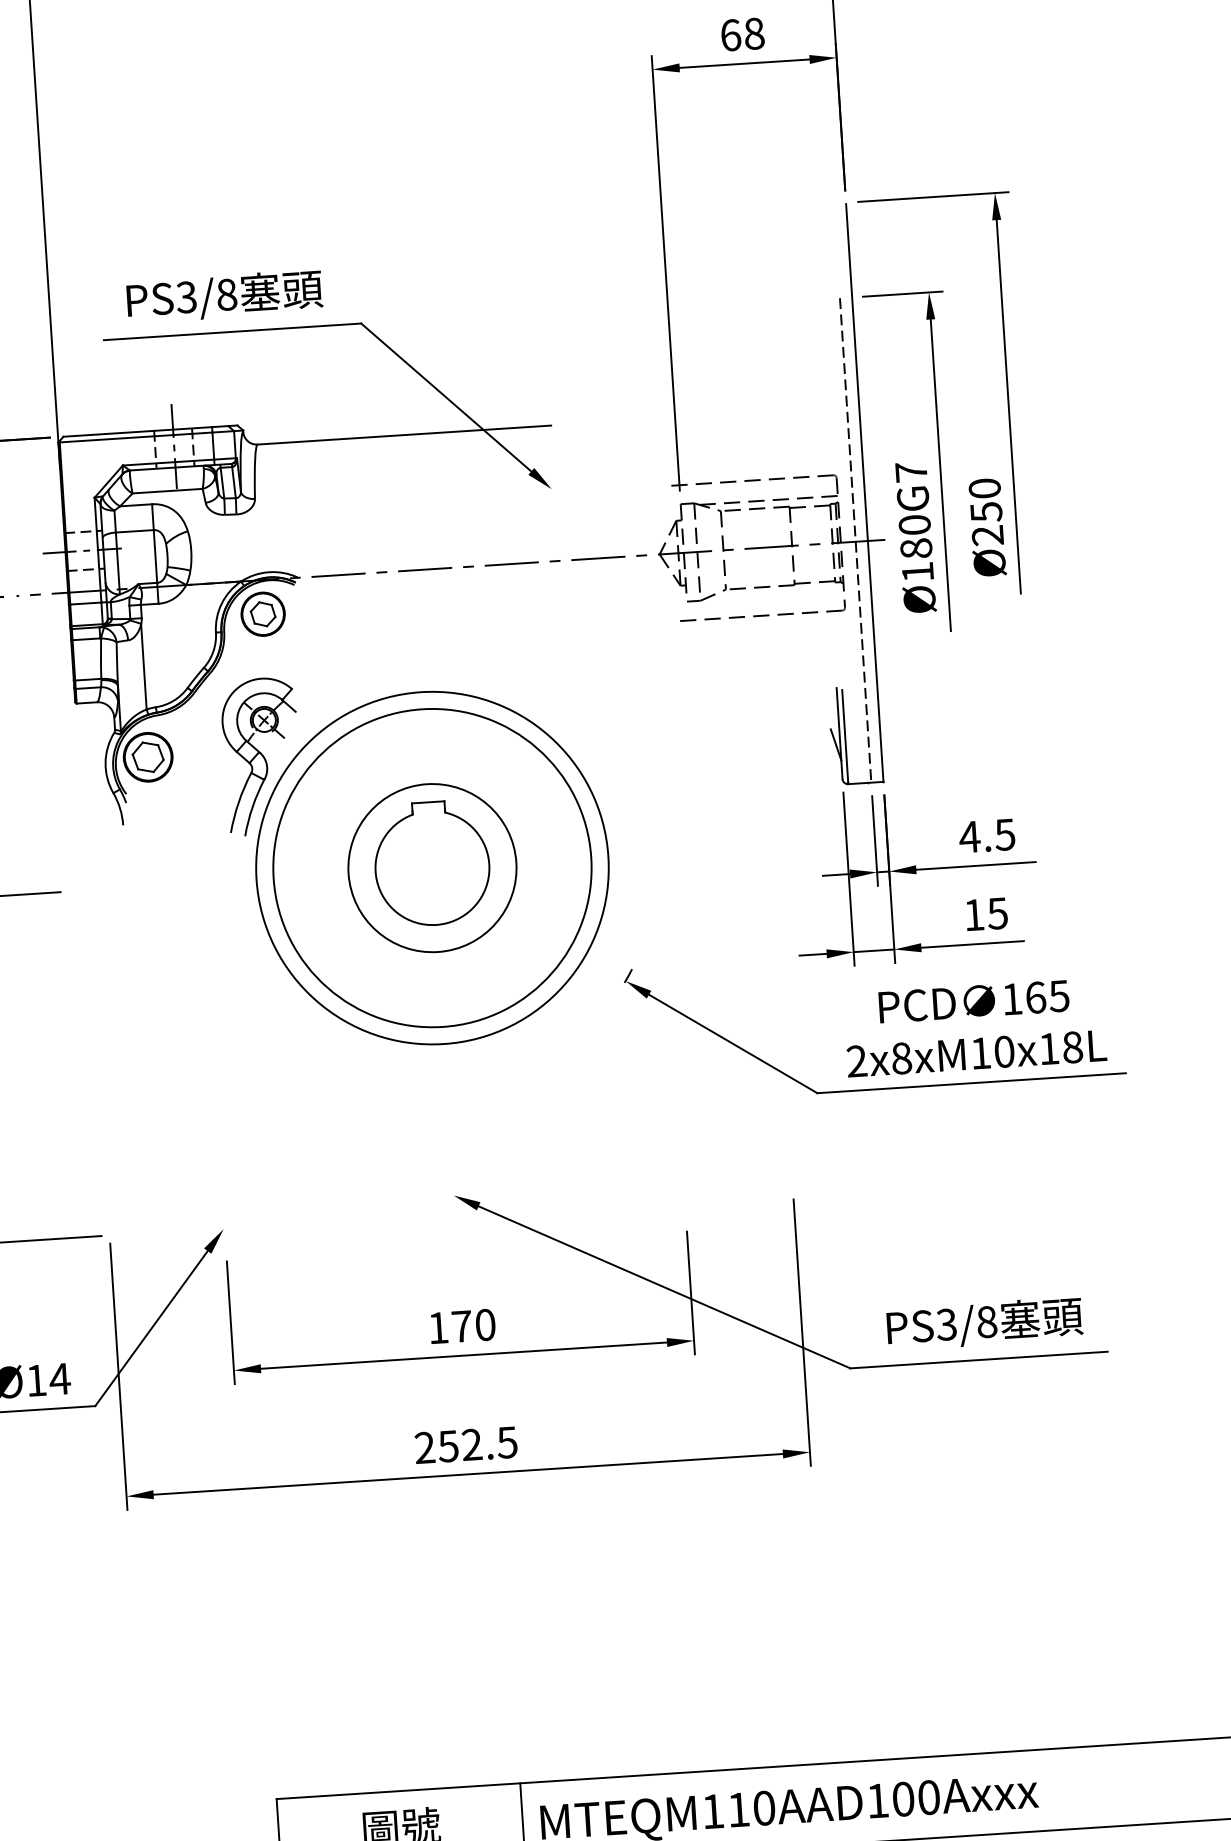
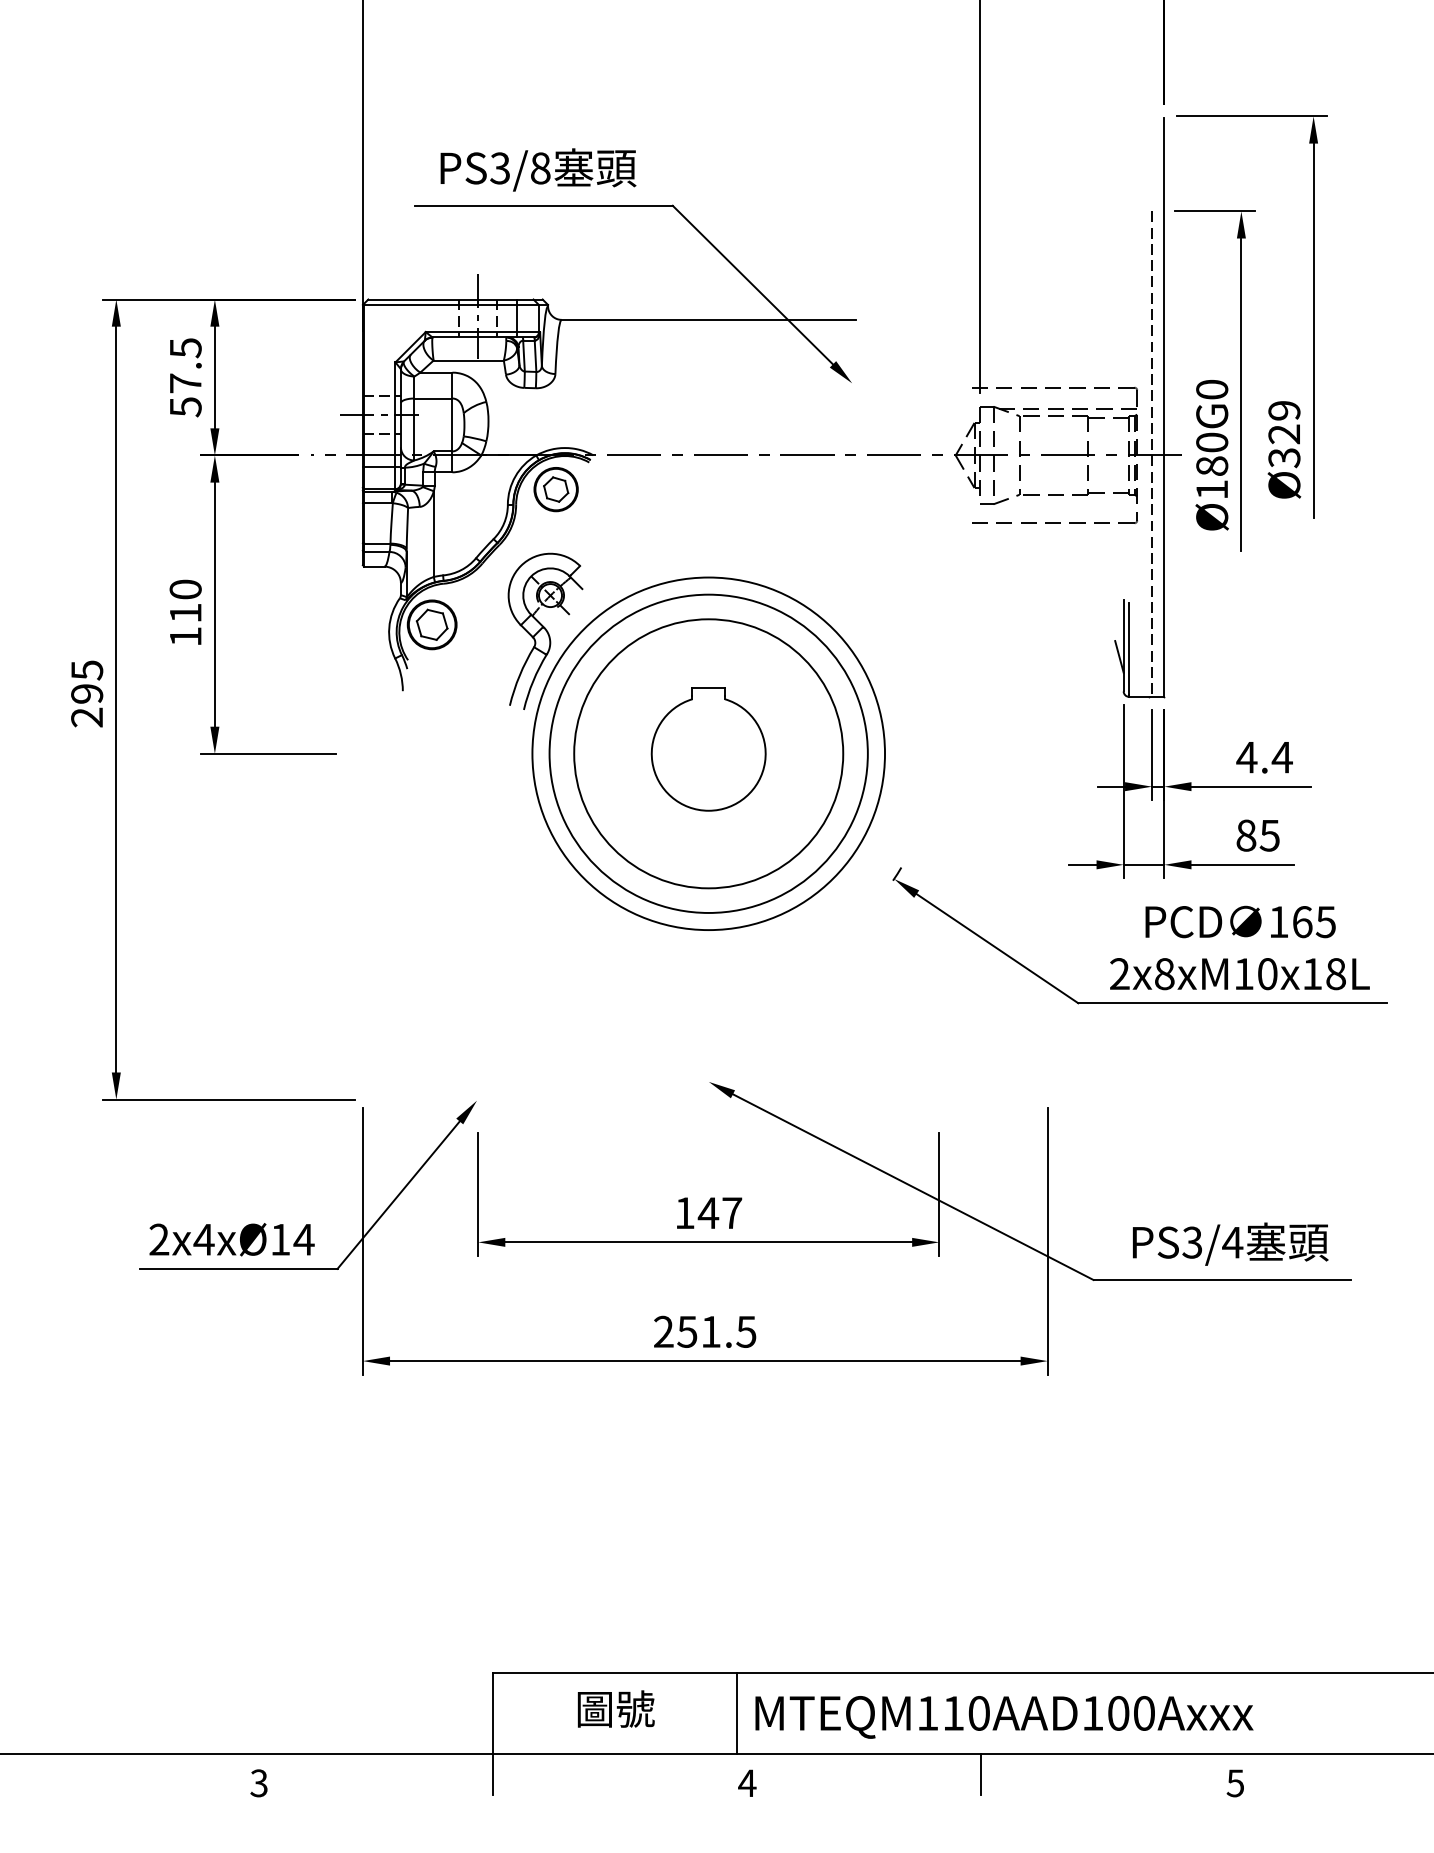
text: (911, 472) -> (1212, 389), Ø180G7 -> Ø180G0
text: (986, 512) -> (1284, 434), Ø250 -> Ø329
text: (1004, 834) -> (1281, 757), 4.5 -> 4.4
circle: (432, 867) -> (708, 753), size x1.6
text: (974, 914) -> (1246, 835), 15 -> 85
text: (986, 1321) -> (1232, 1242), PS3/8 -> PS3/4
text: (472, 1326) -> (719, 1213), 170 -> 147
text: (471, 1444) -> (710, 1331), 252.5 -> 251.5

